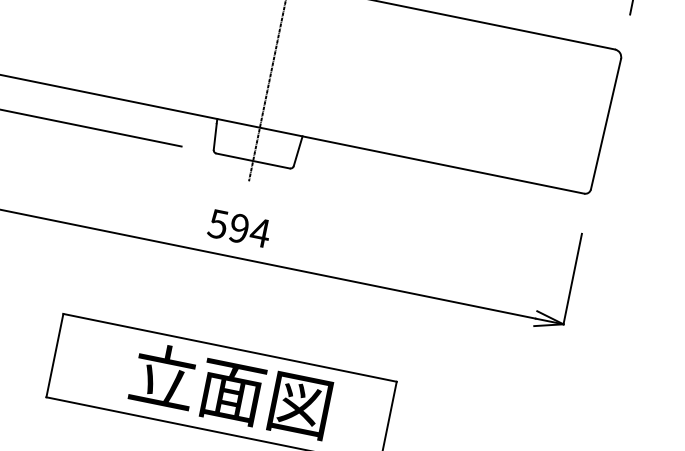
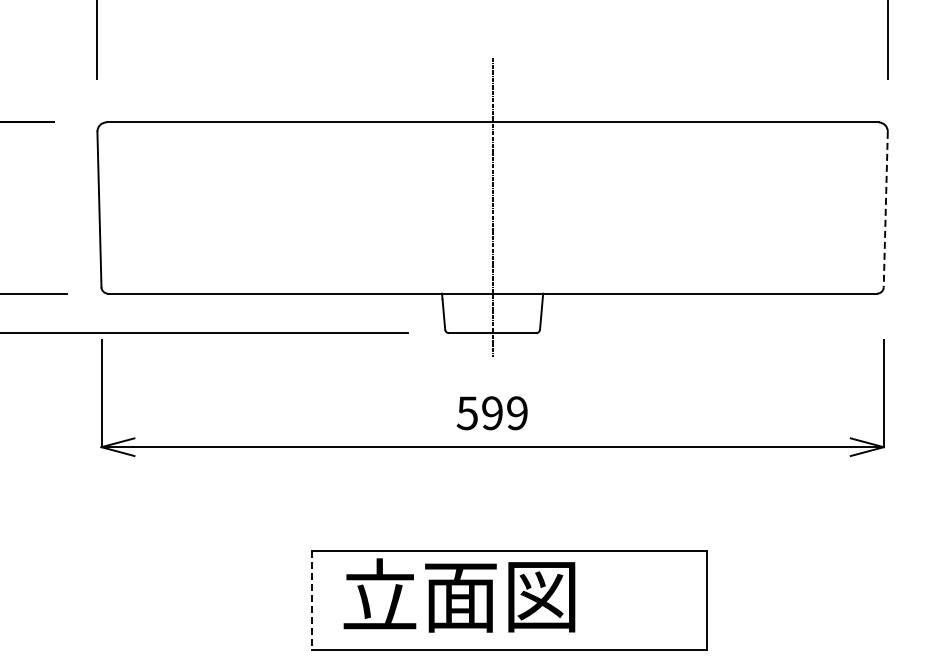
line: (605, 124) -> (885, 209), solid -> dashed
text: (260, 233) -> (517, 413), 594 -> 599
line: (55, 356) -> (312, 601), solid -> dashed
text: (230, 390) -> (459, 595), moved

